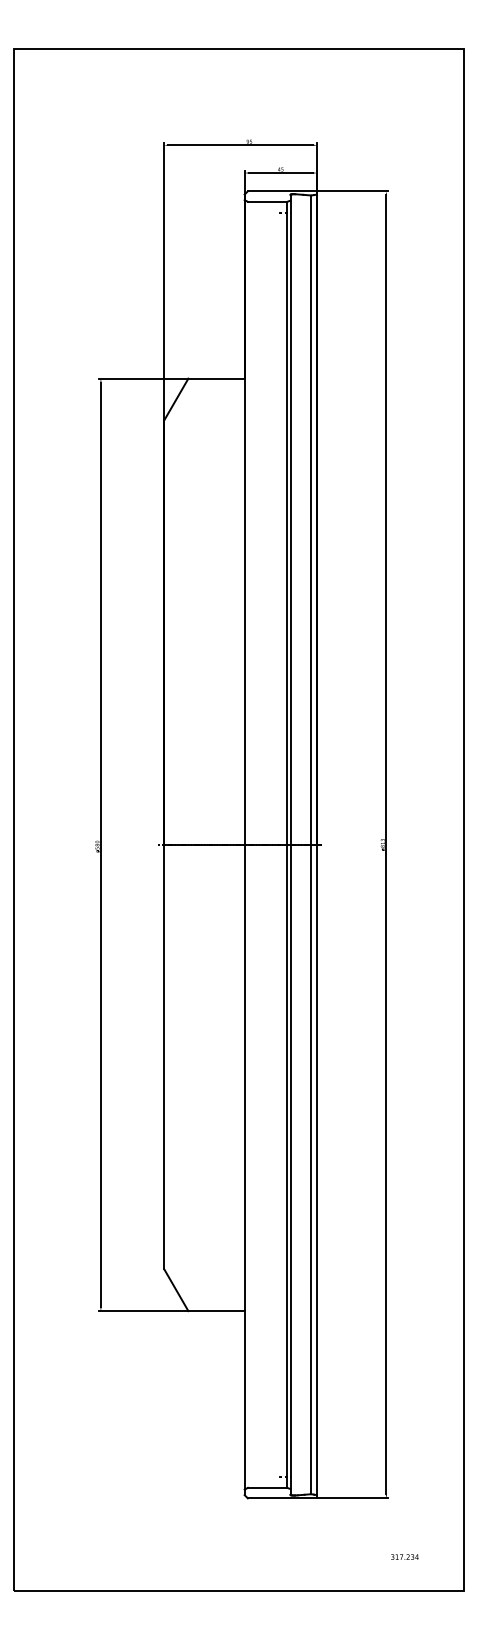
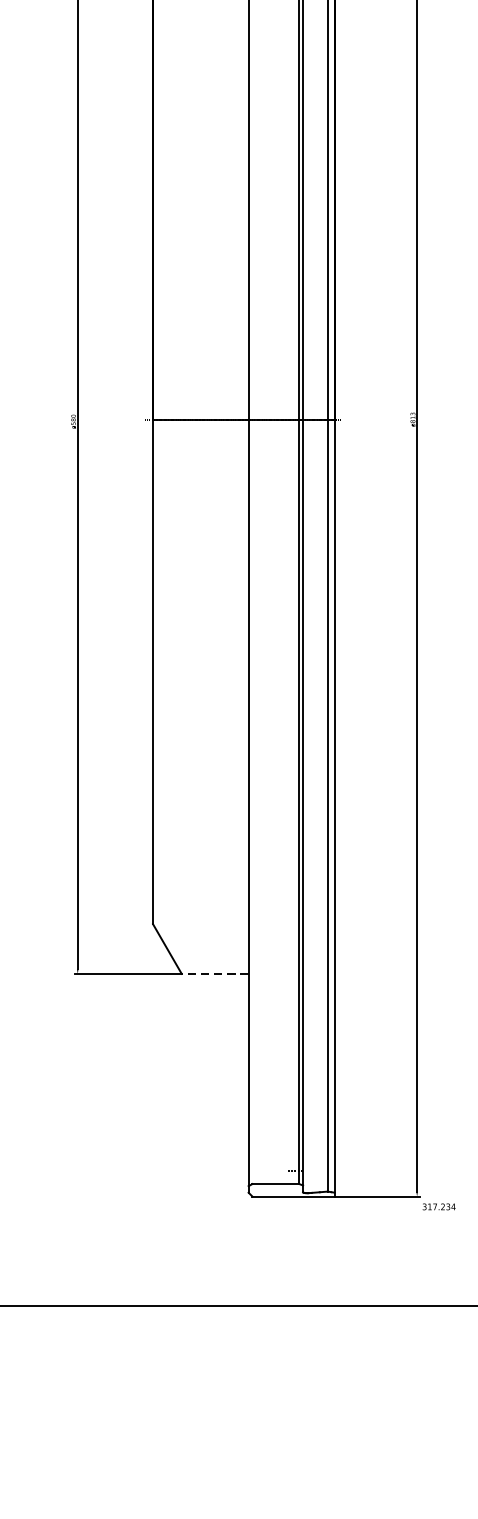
line: (216, 1311) -> (215, 974), solid -> dashed
text: (404, 1556) -> (438, 1206), moved

